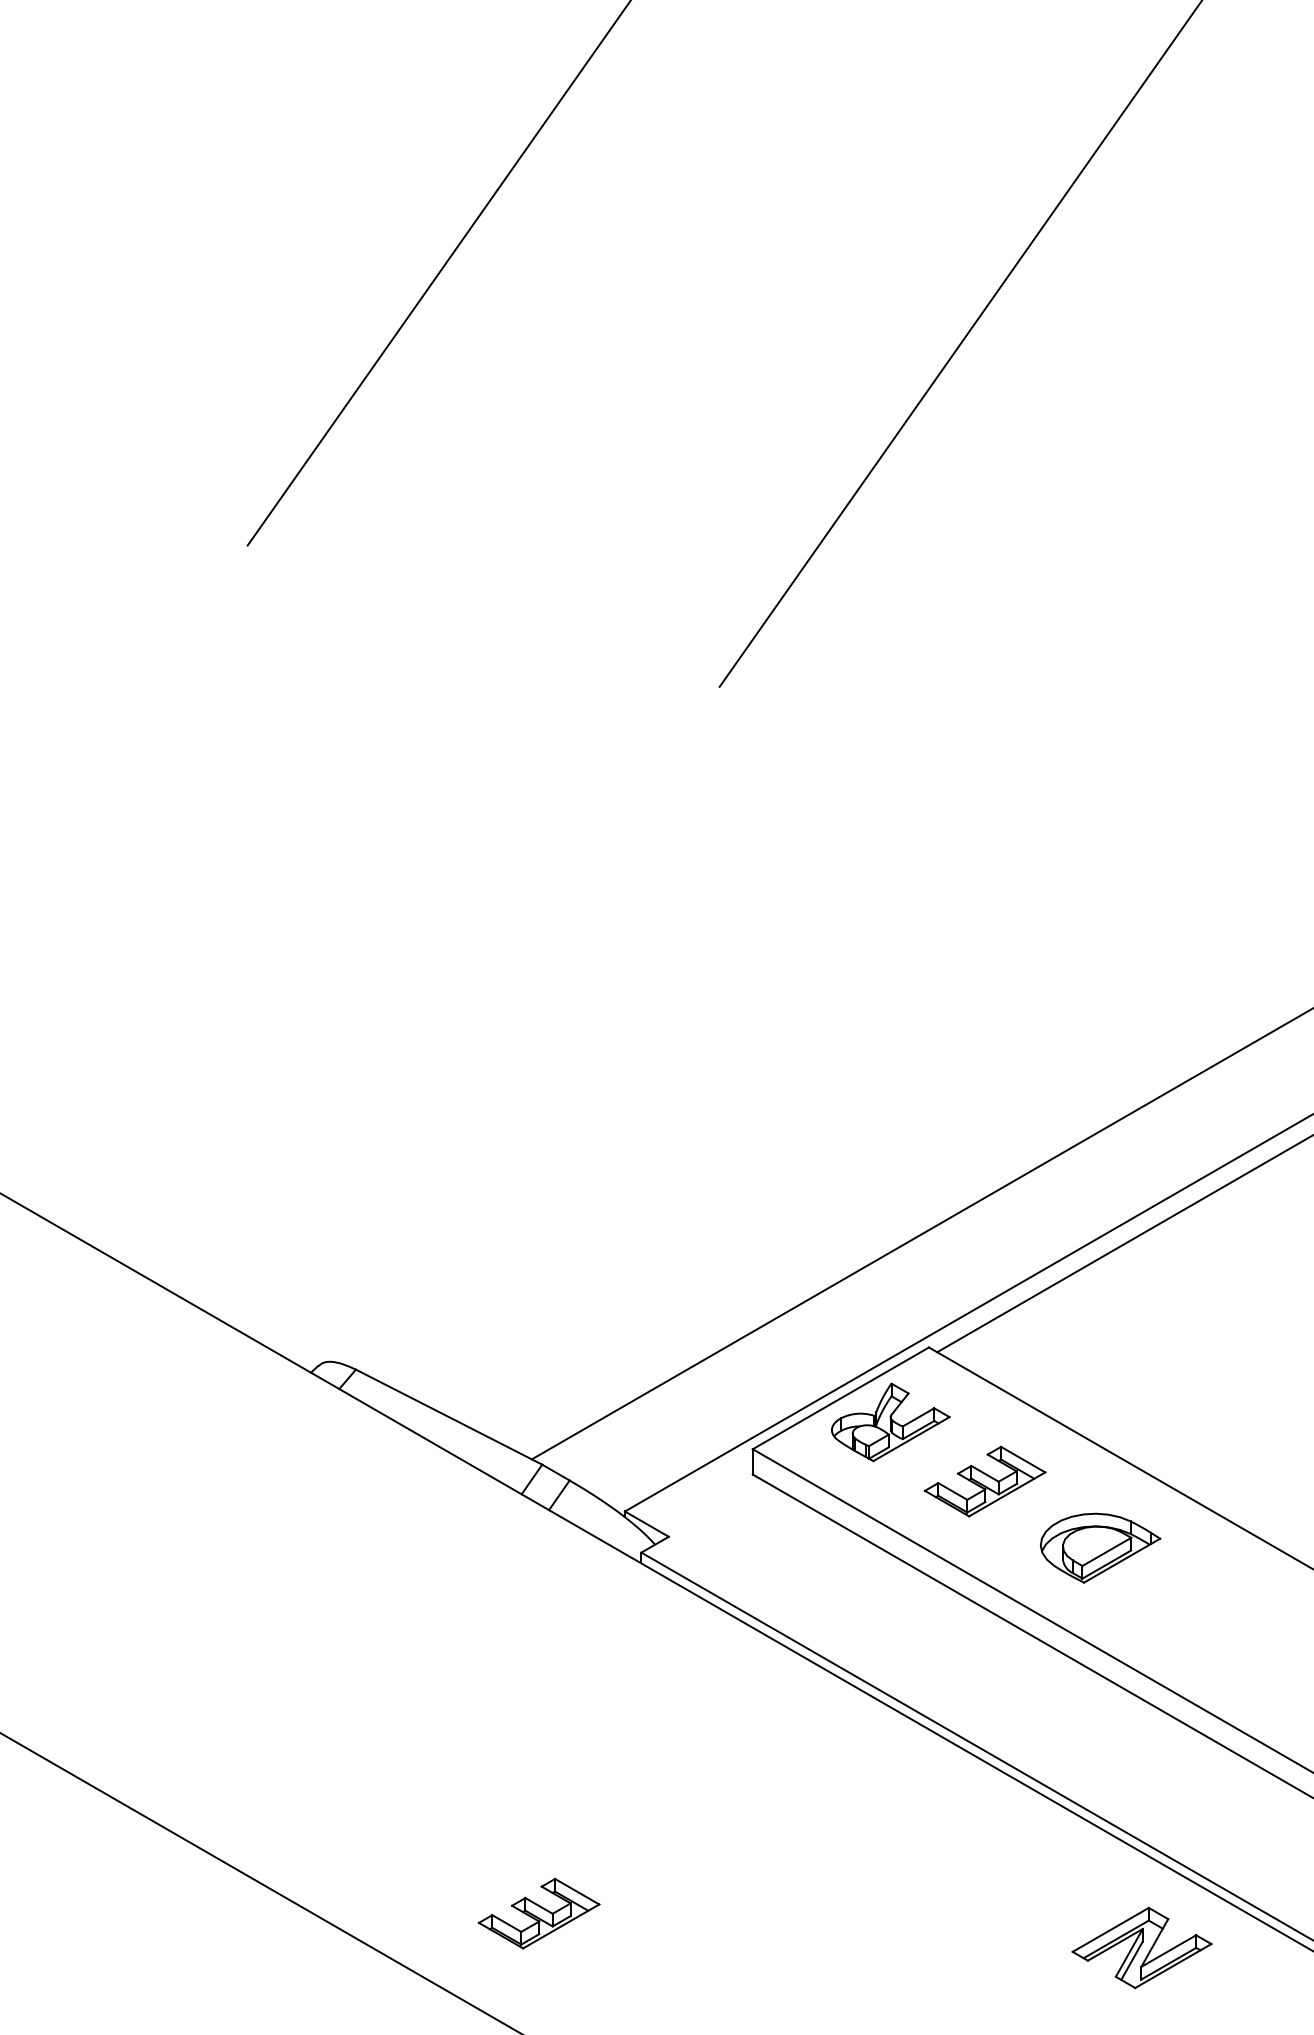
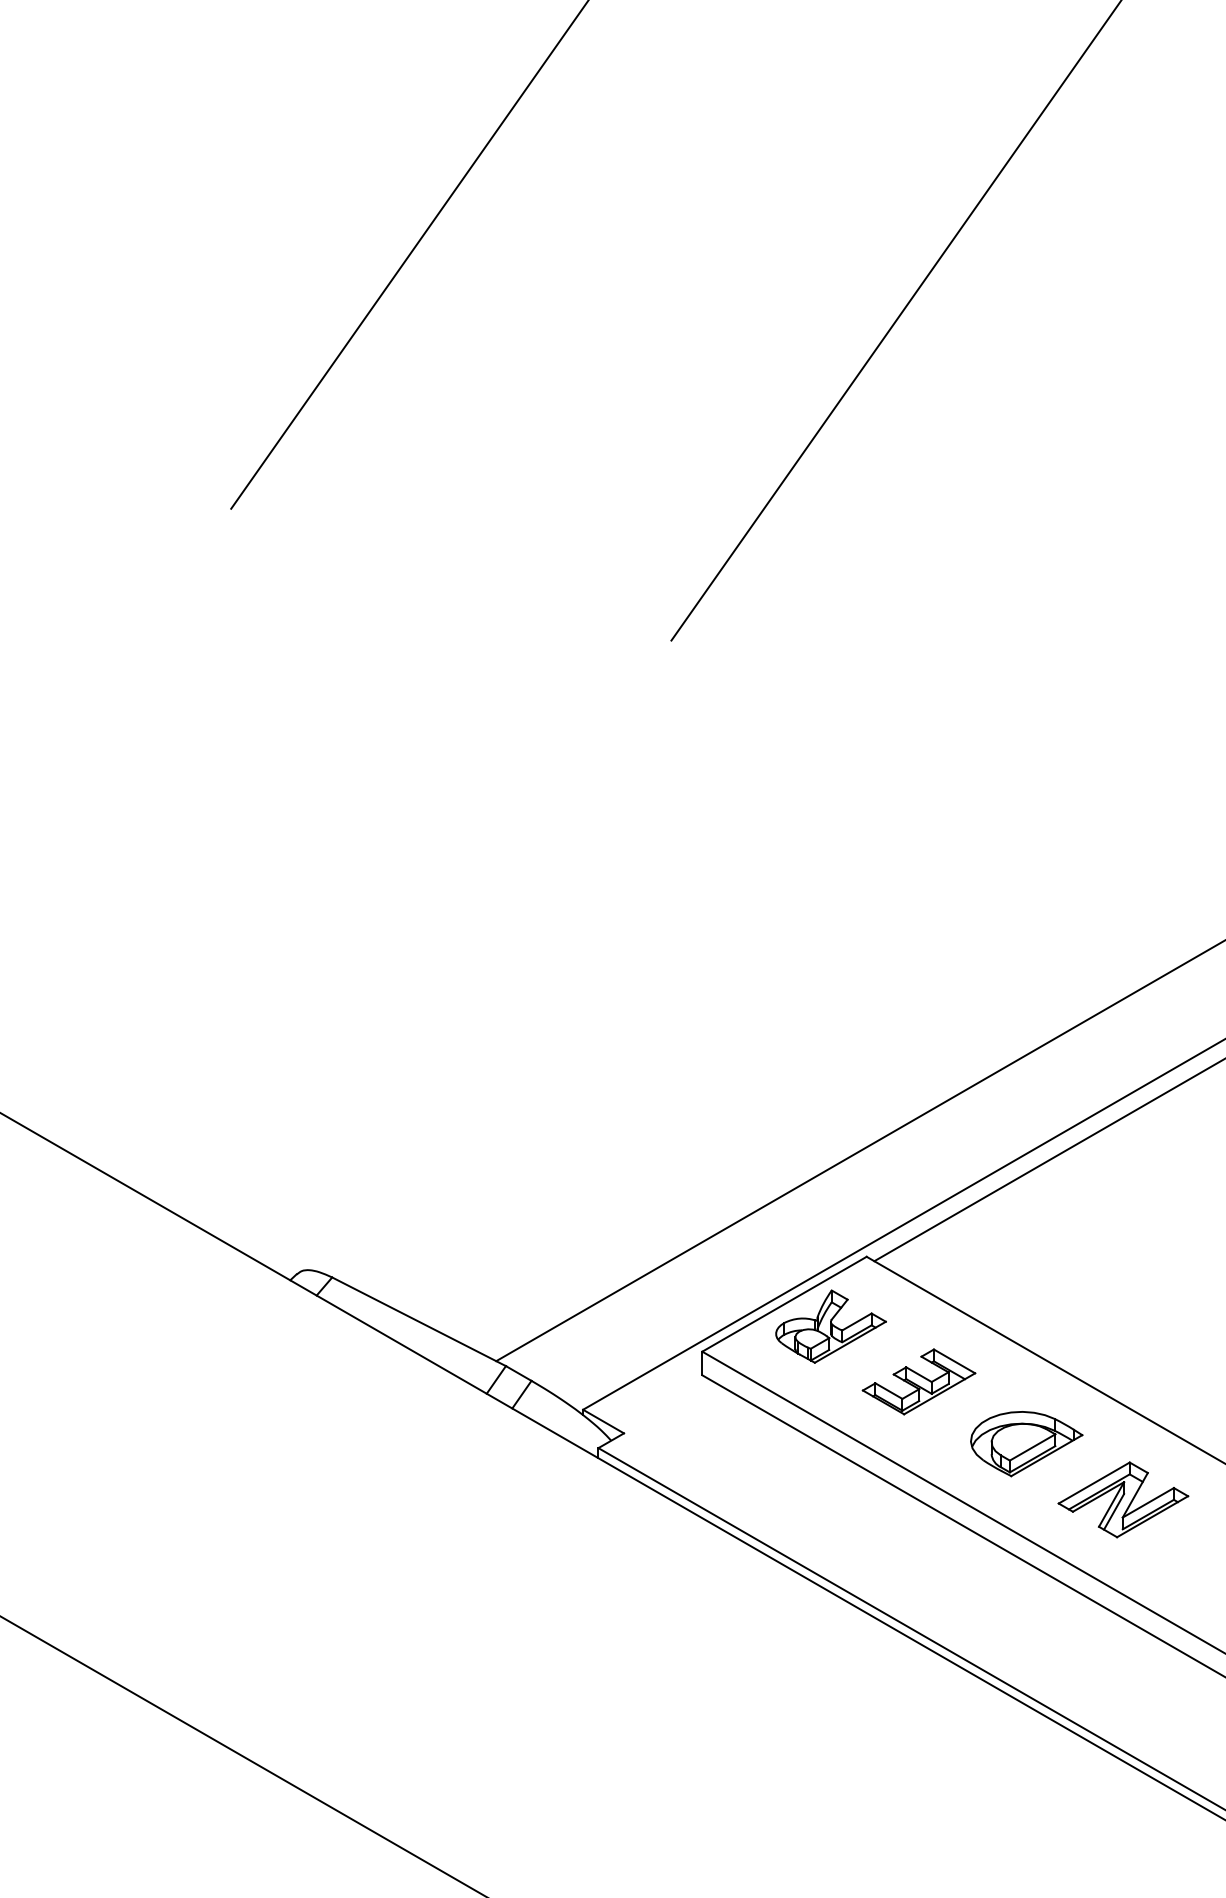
part: (538, 1913) -> (502, 1784), removed
part: (1142, 1947) -> (1123, 1499), moved

